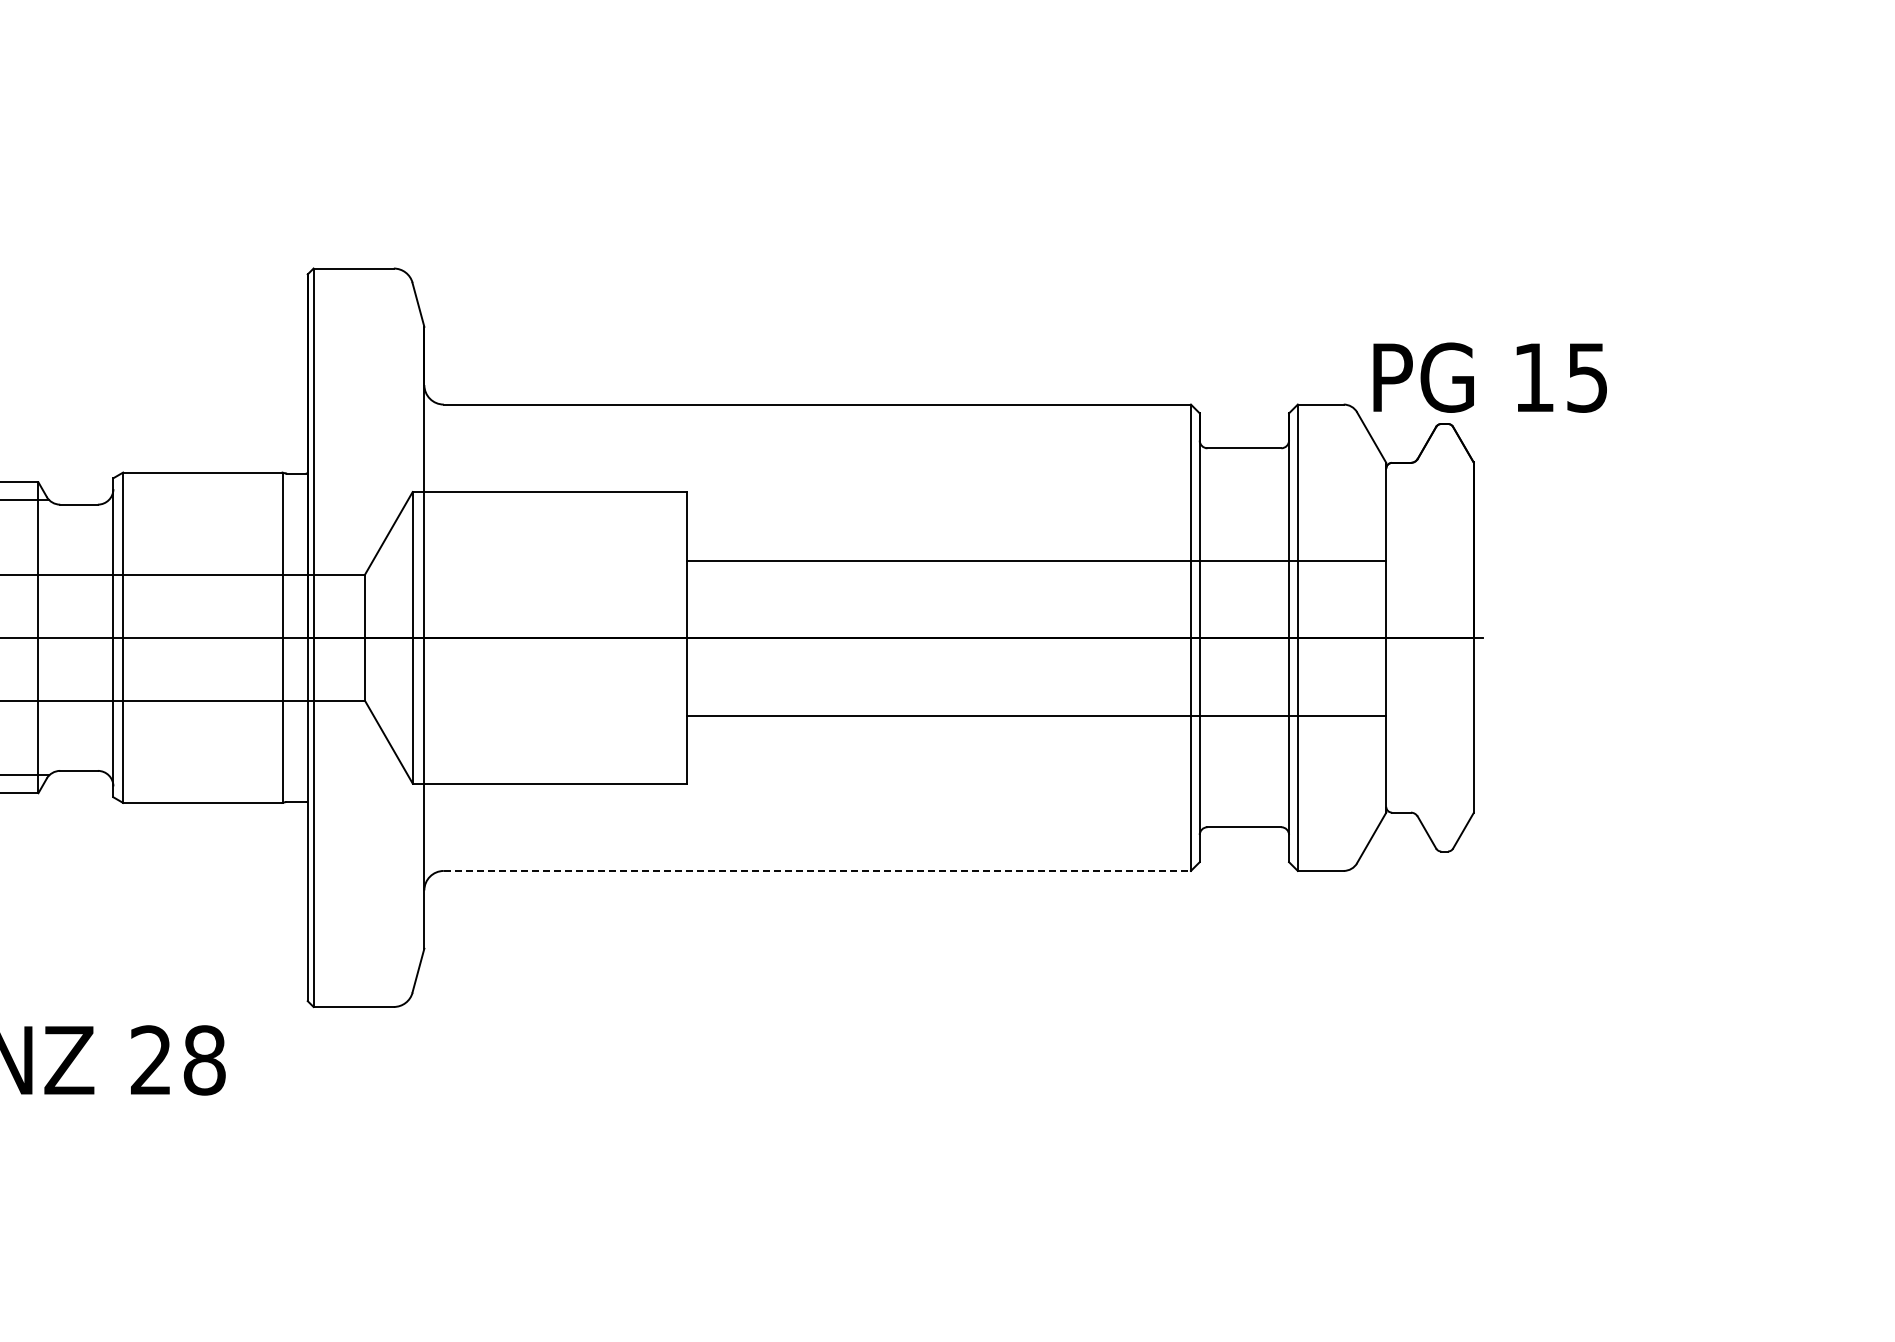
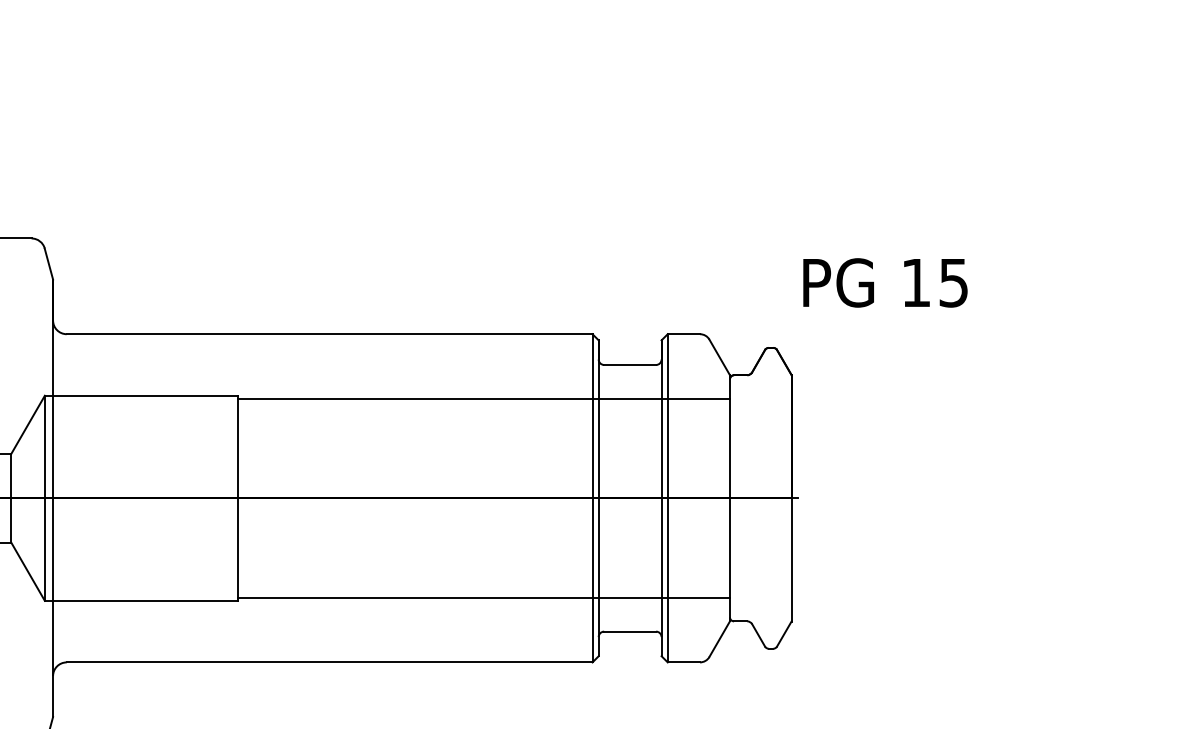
text: (1489, 377) -> (884, 282), moved
line: (1036, 561) -> (483, 398), moved
line: (1036, 716) -> (483, 598), moved
line: (817, 870) -> (329, 662), dashed -> solid

